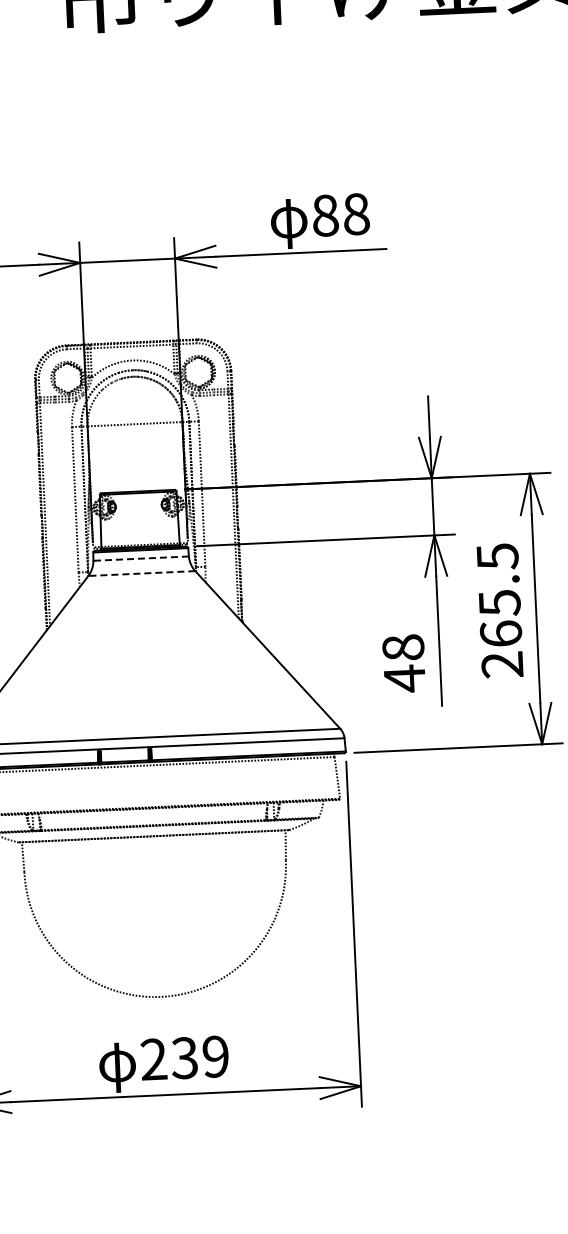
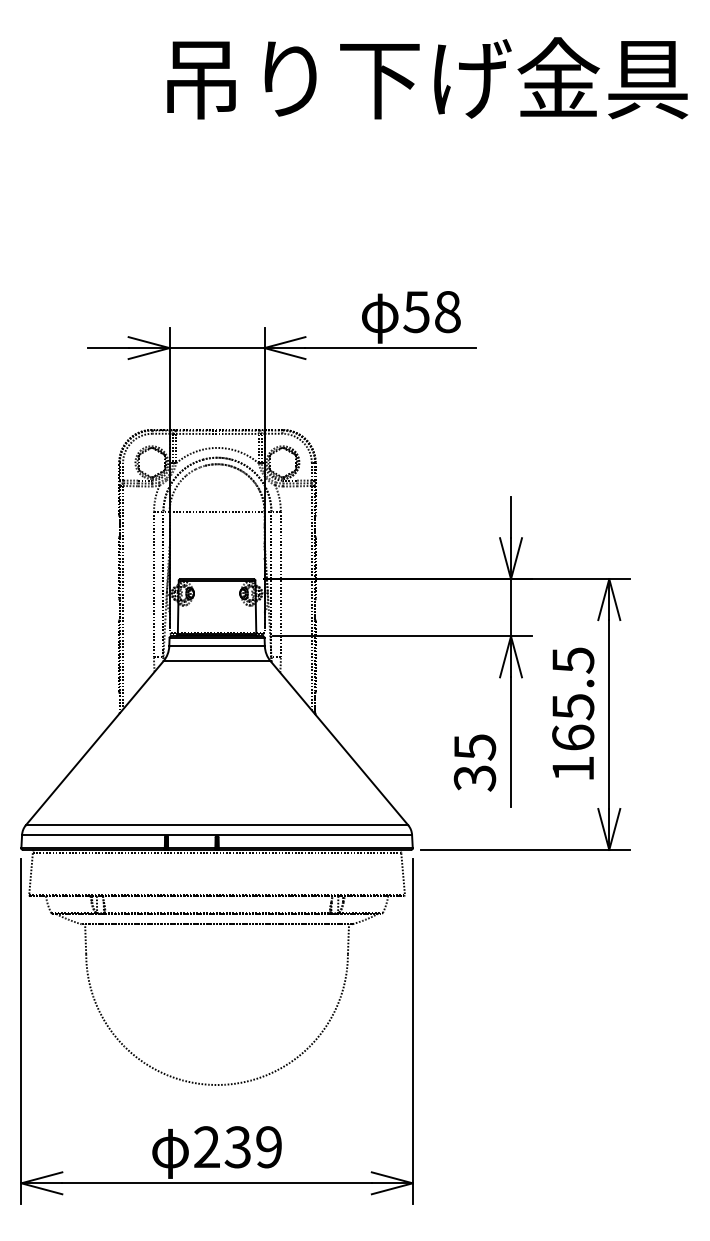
text: (325, 216) -> (416, 312), 88 -> 58
line: (141, 558) -> (217, 646), dashed -> solid
line: (142, 573) -> (217, 661), dashed -> solid
text: (403, 664) -> (474, 763), 48 -> 35
text: (501, 664) -> (572, 768), 265.5 -> 165.5

